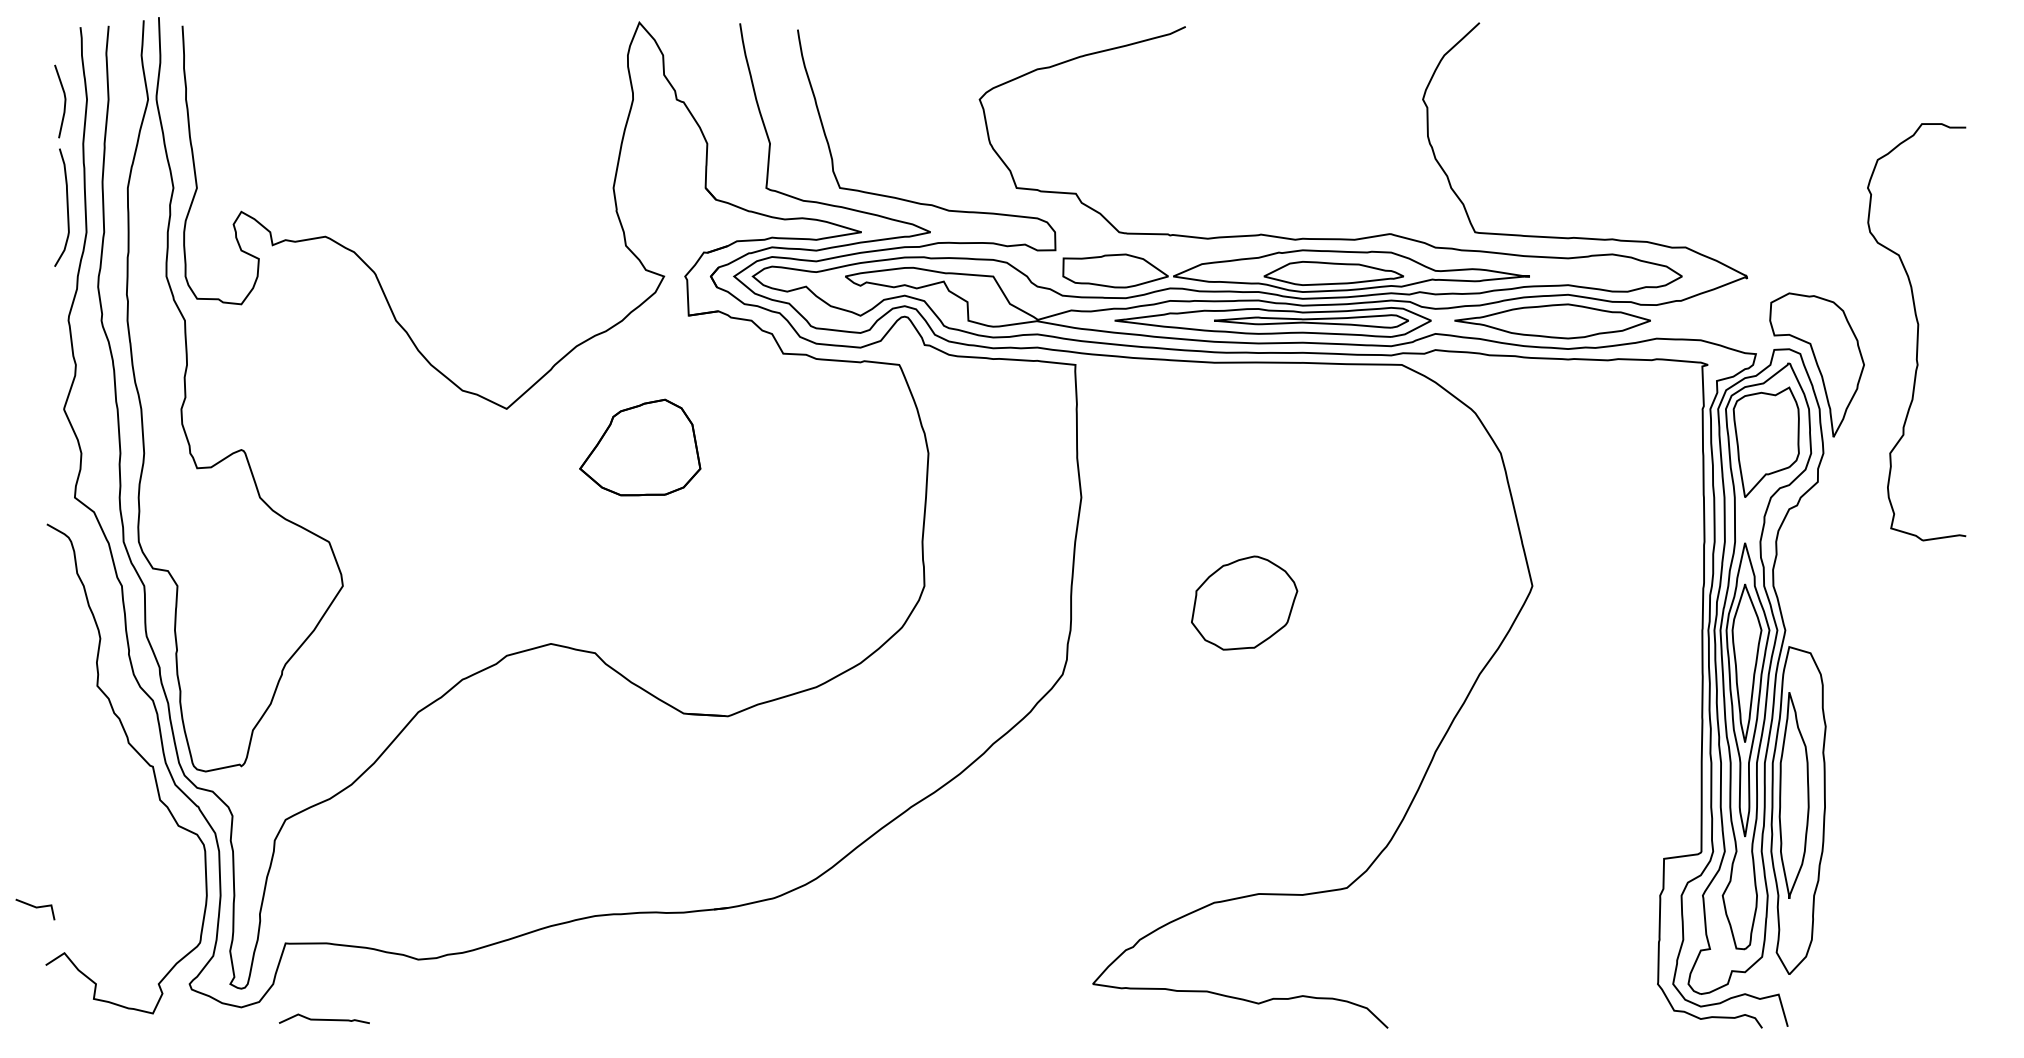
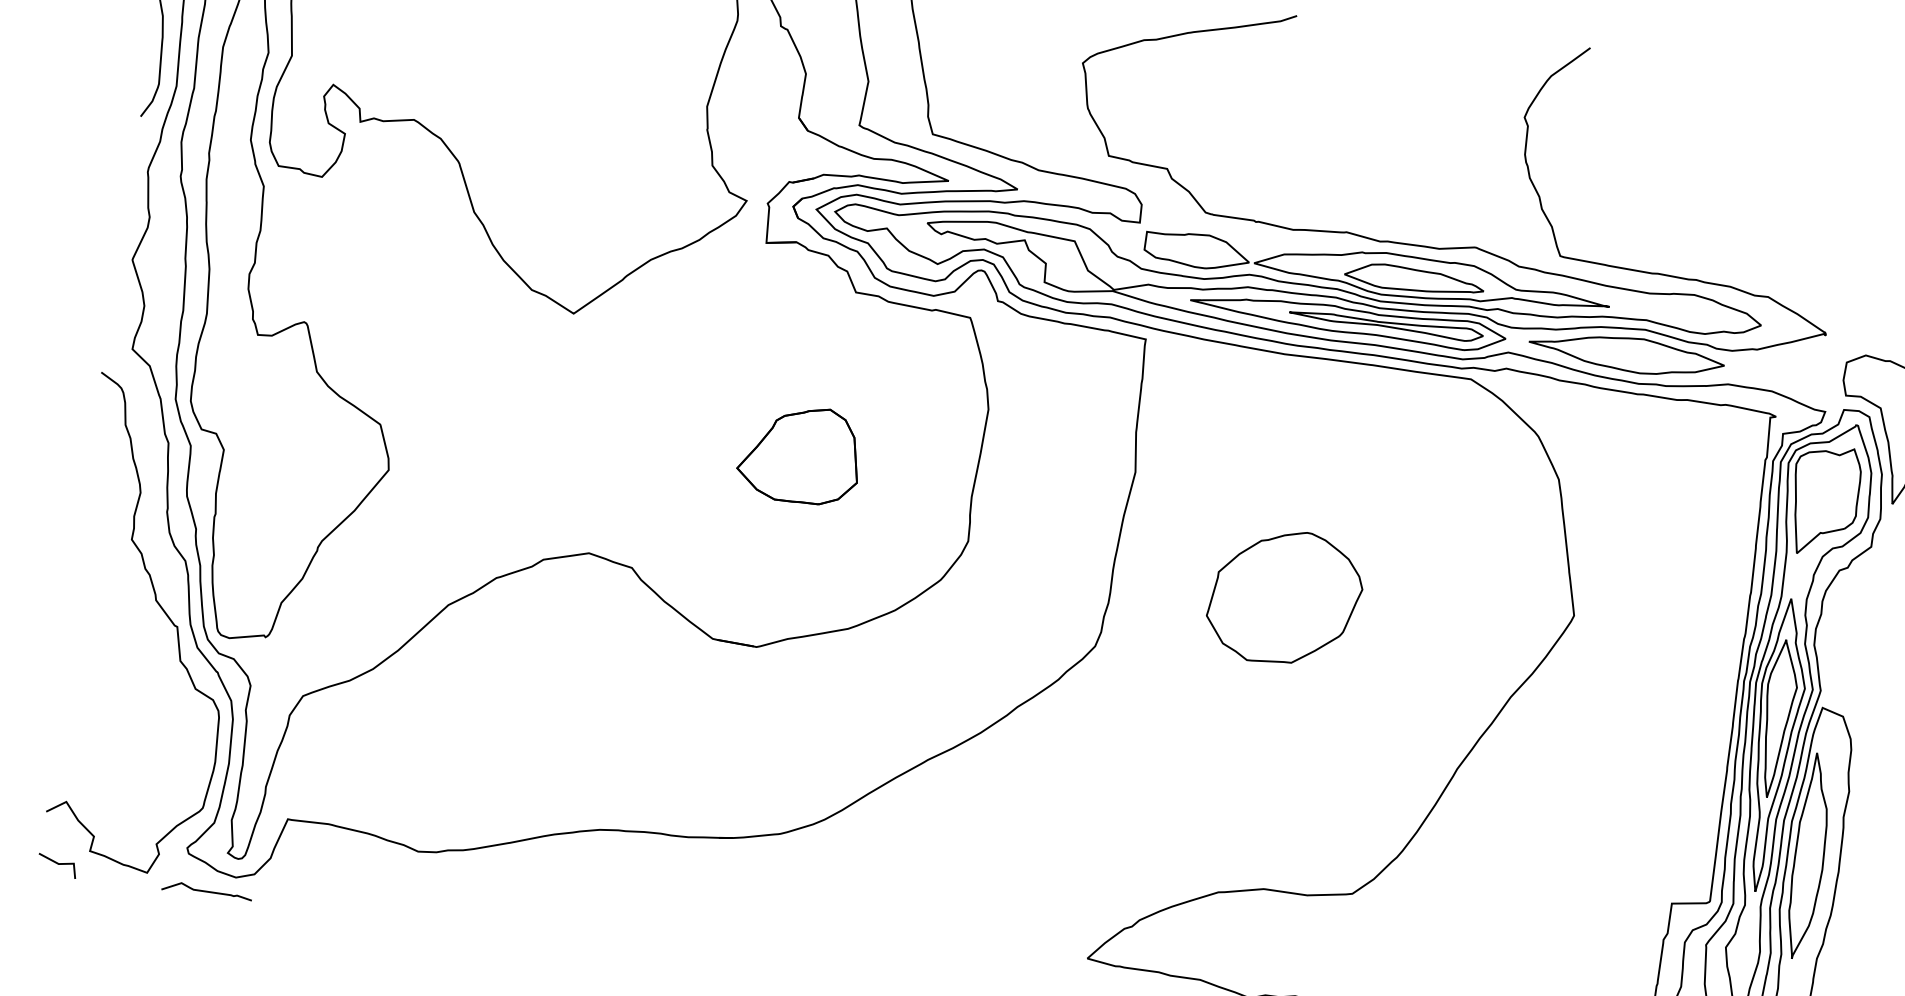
part: (640, 447) -> (799, 454), moved
part: (1244, 602) -> (1285, 596), size x1.43
line: (35, 908) -> (57, 864), moved
curve: (324, 1019) -> (207, 891), moved

